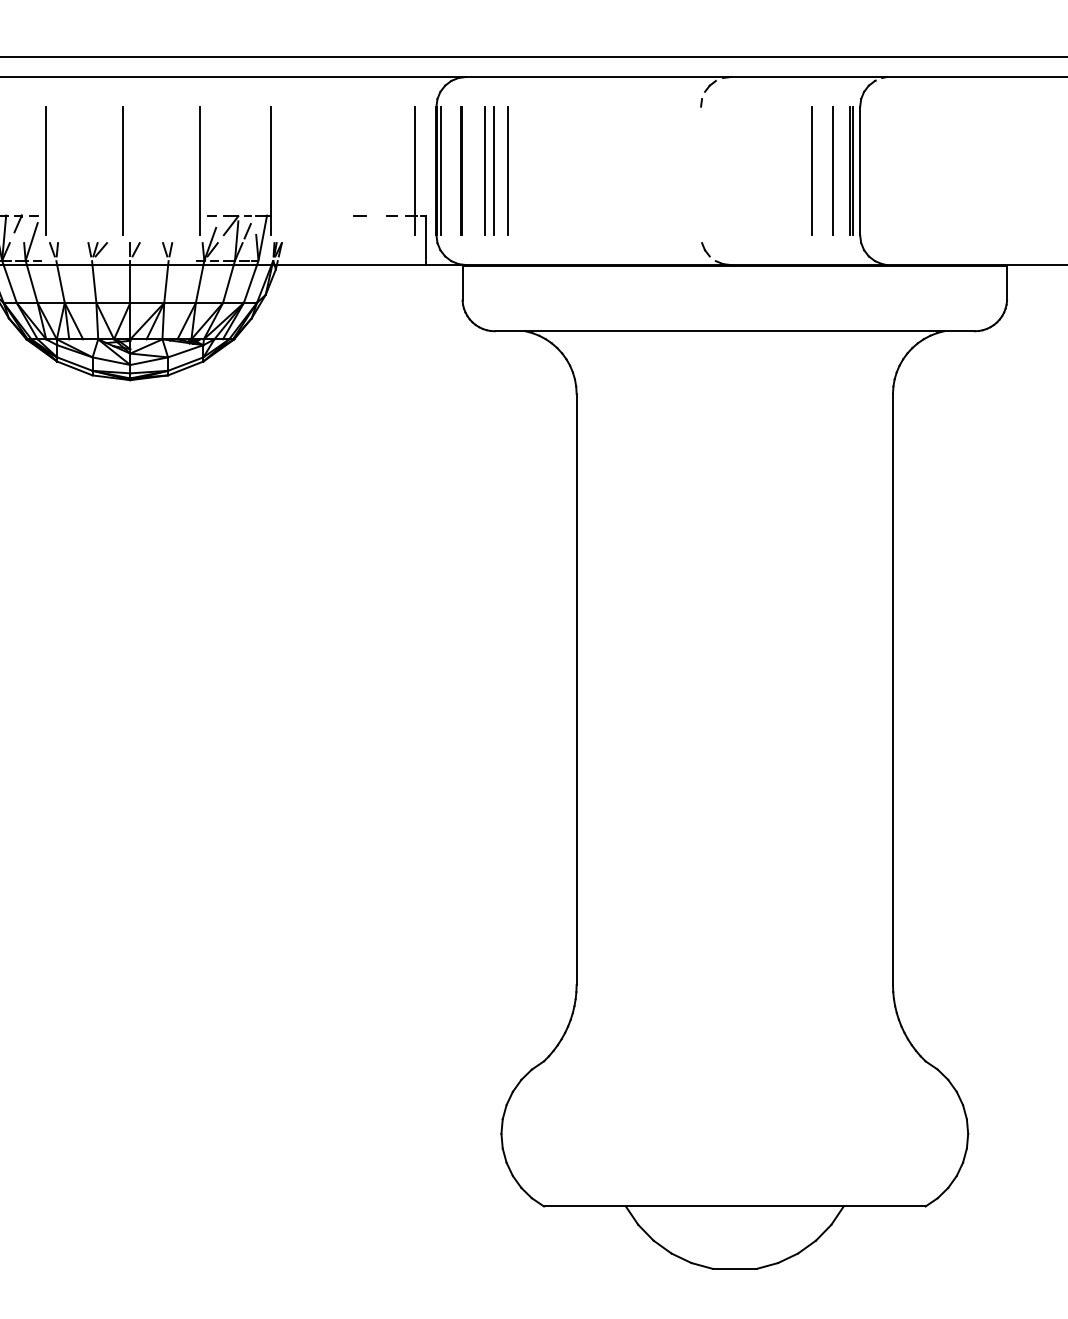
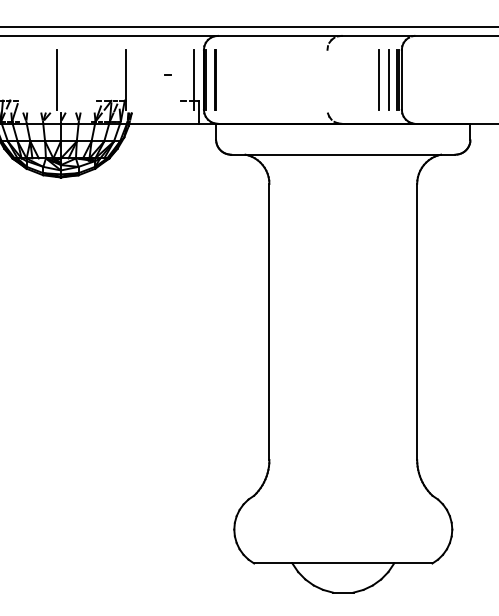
line: (45, 170) -> (21, 79), removed
line: (200, 170) -> (93, 79), removed
part: (495, 170) -> (231, 79), removed
line: (358, 215) -> (167, 74), moved

